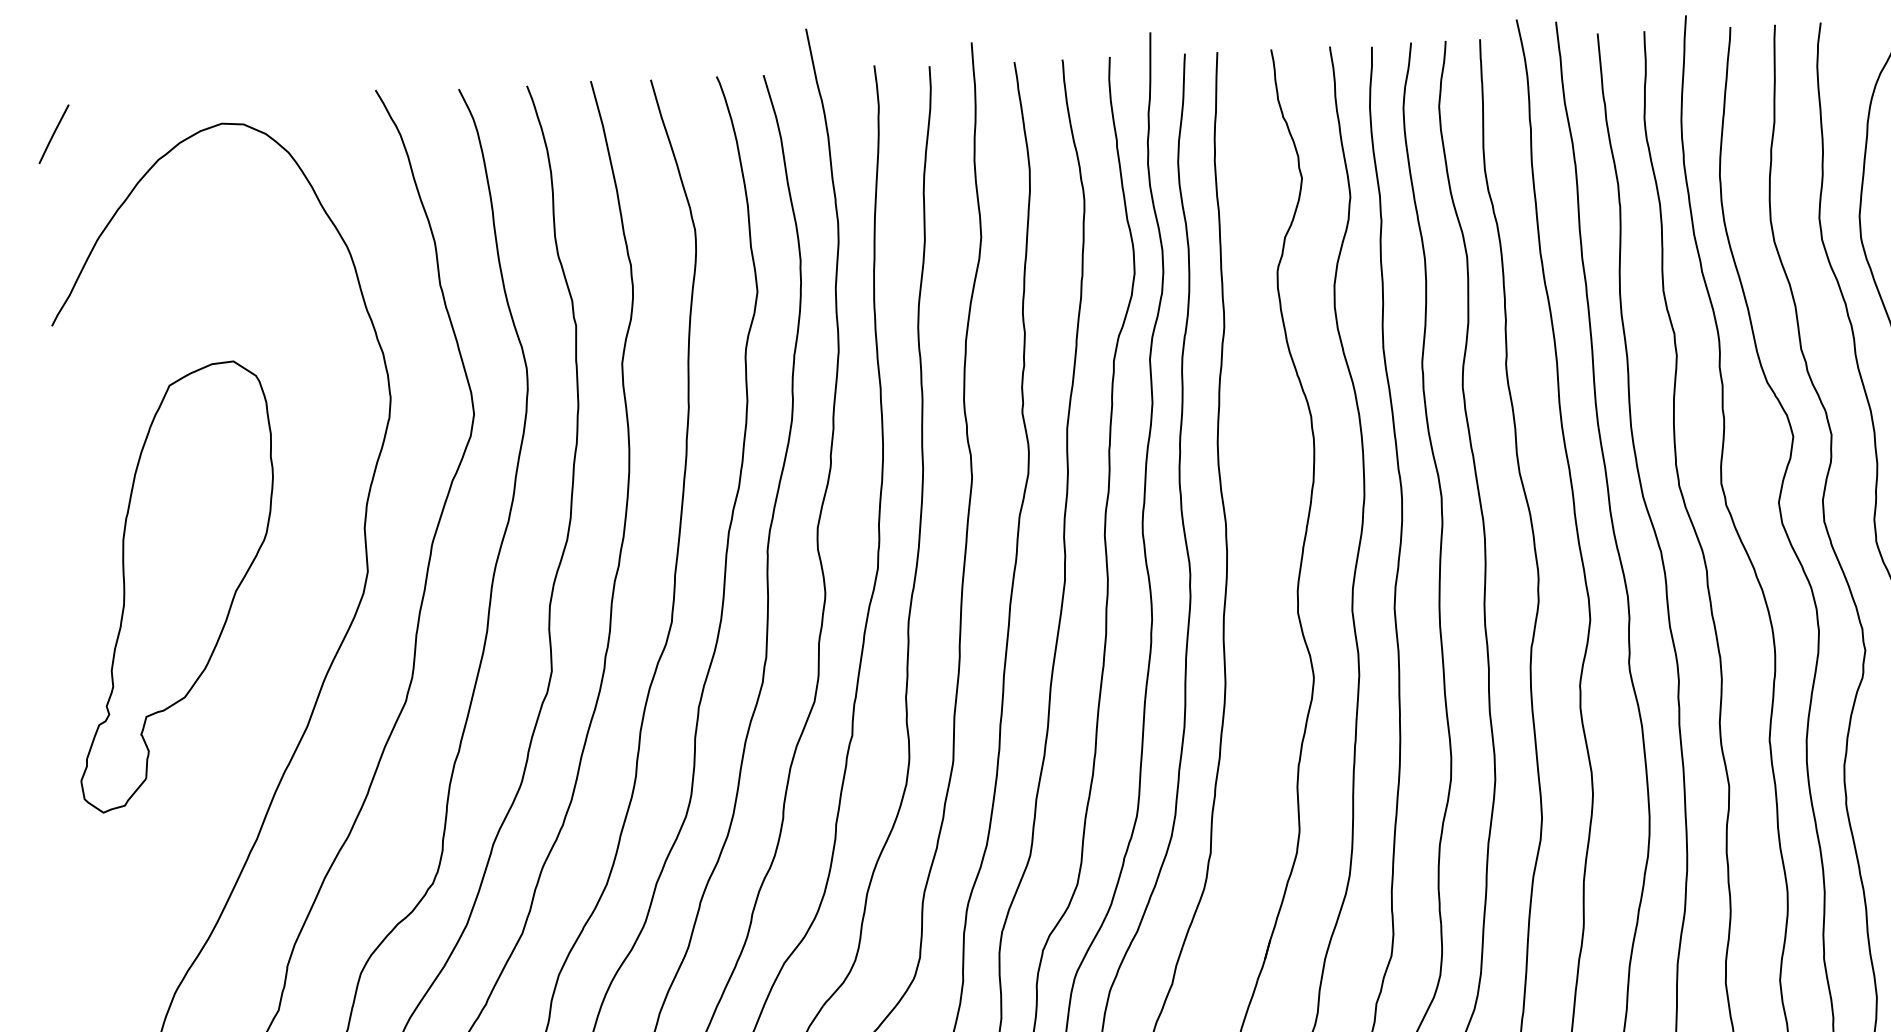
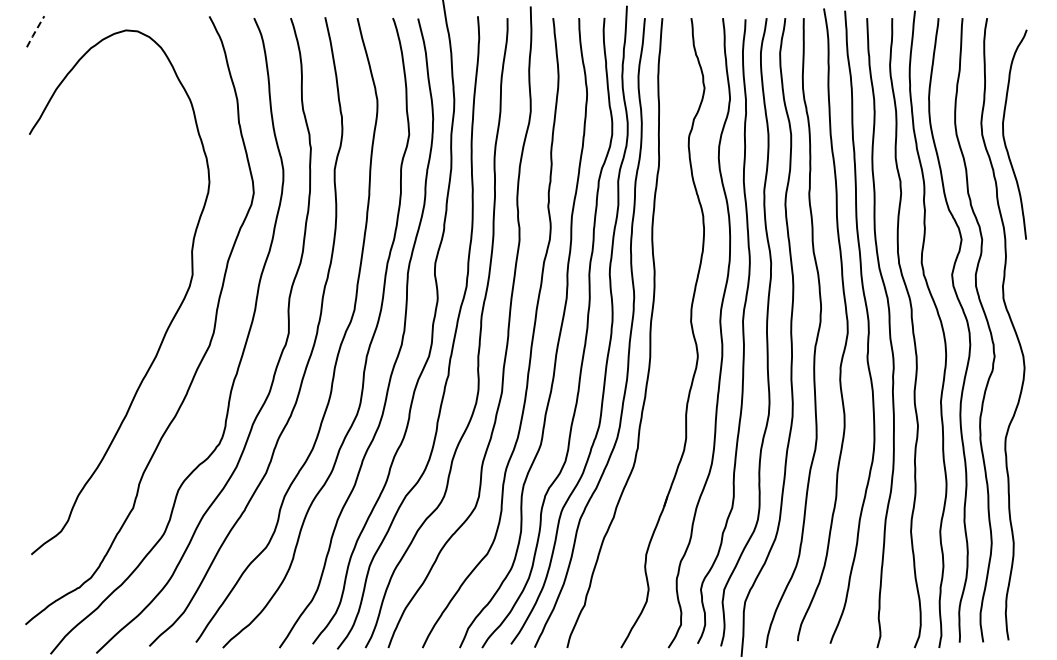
line: (53, 133) -> (35, 31), solid -> dashed
part: (174, 586) -> (88, 277), removed

